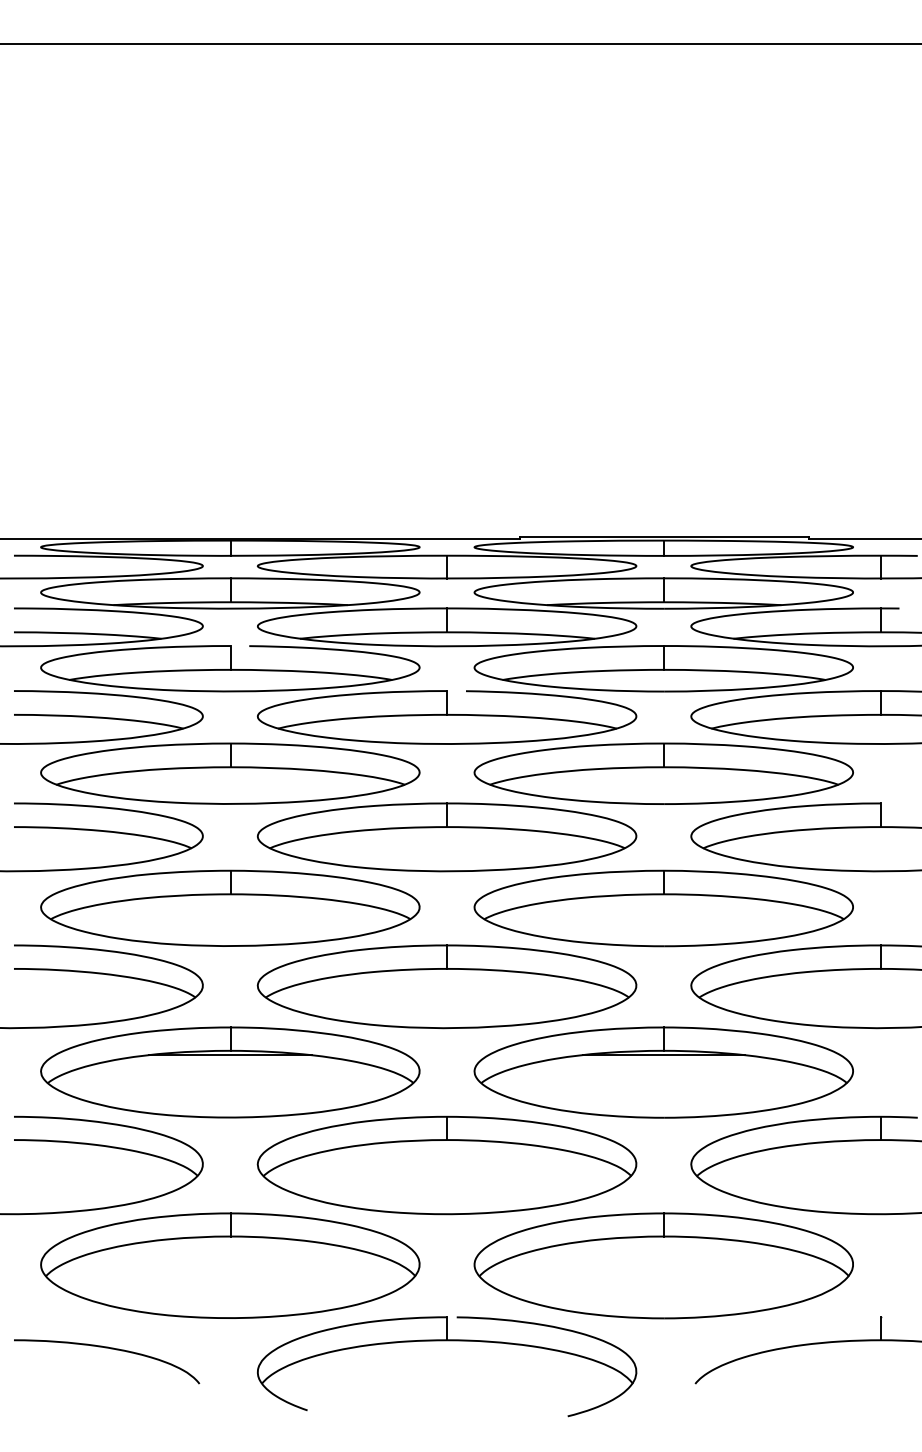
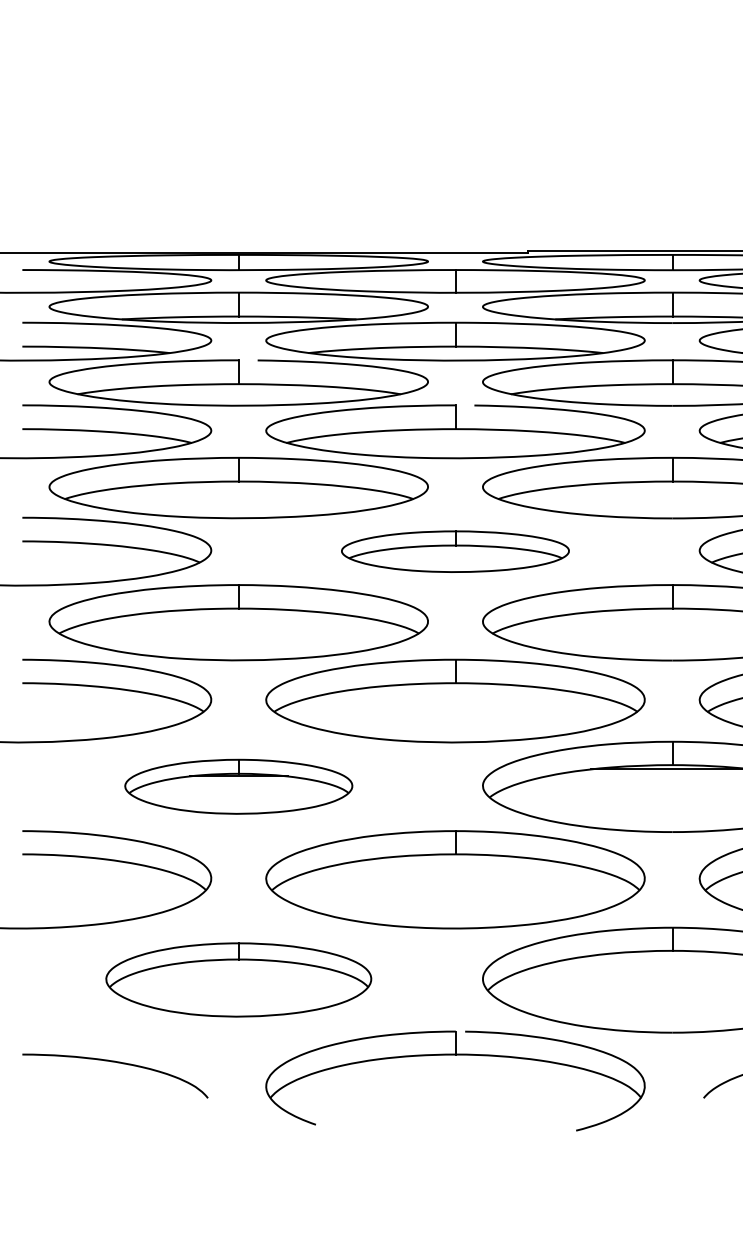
part: (446, 837) -> (454, 551), size x0.6
part: (230, 1072) -> (238, 786), size x0.6
part: (230, 1265) -> (238, 979), size x0.7

